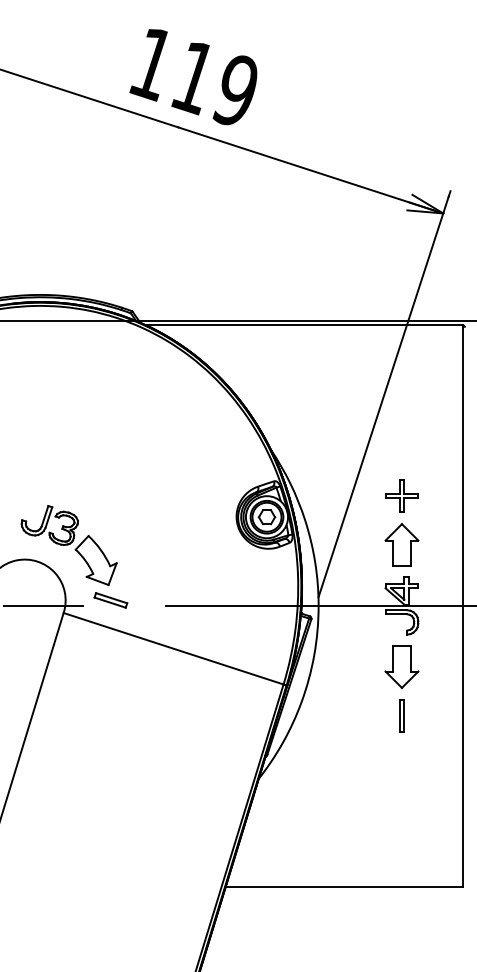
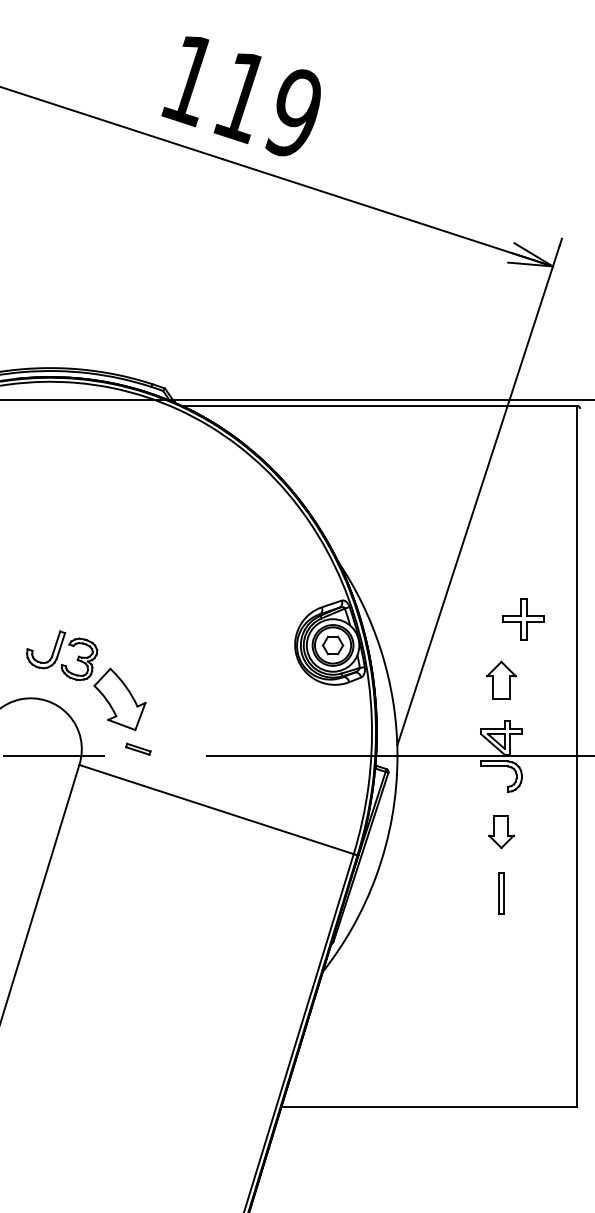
part: (401, 495) -> (523, 618), moved
part: (401, 544) -> (500, 679), size x0.7
part: (110, 600) -> (137, 749), size x0.6
part: (401, 666) -> (500, 831), size x0.6

